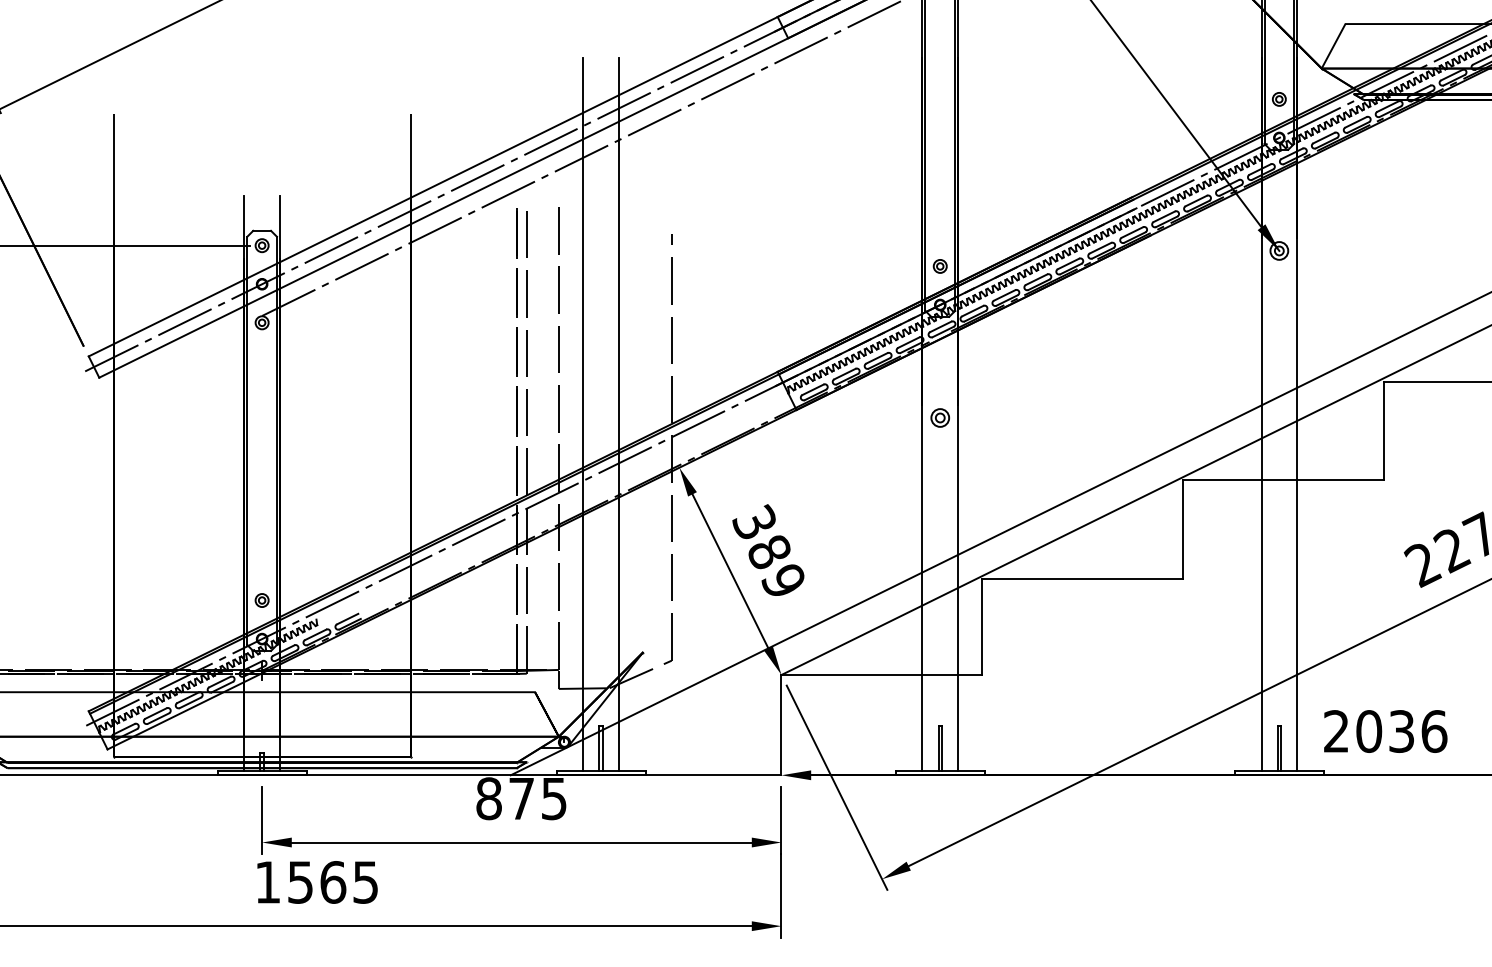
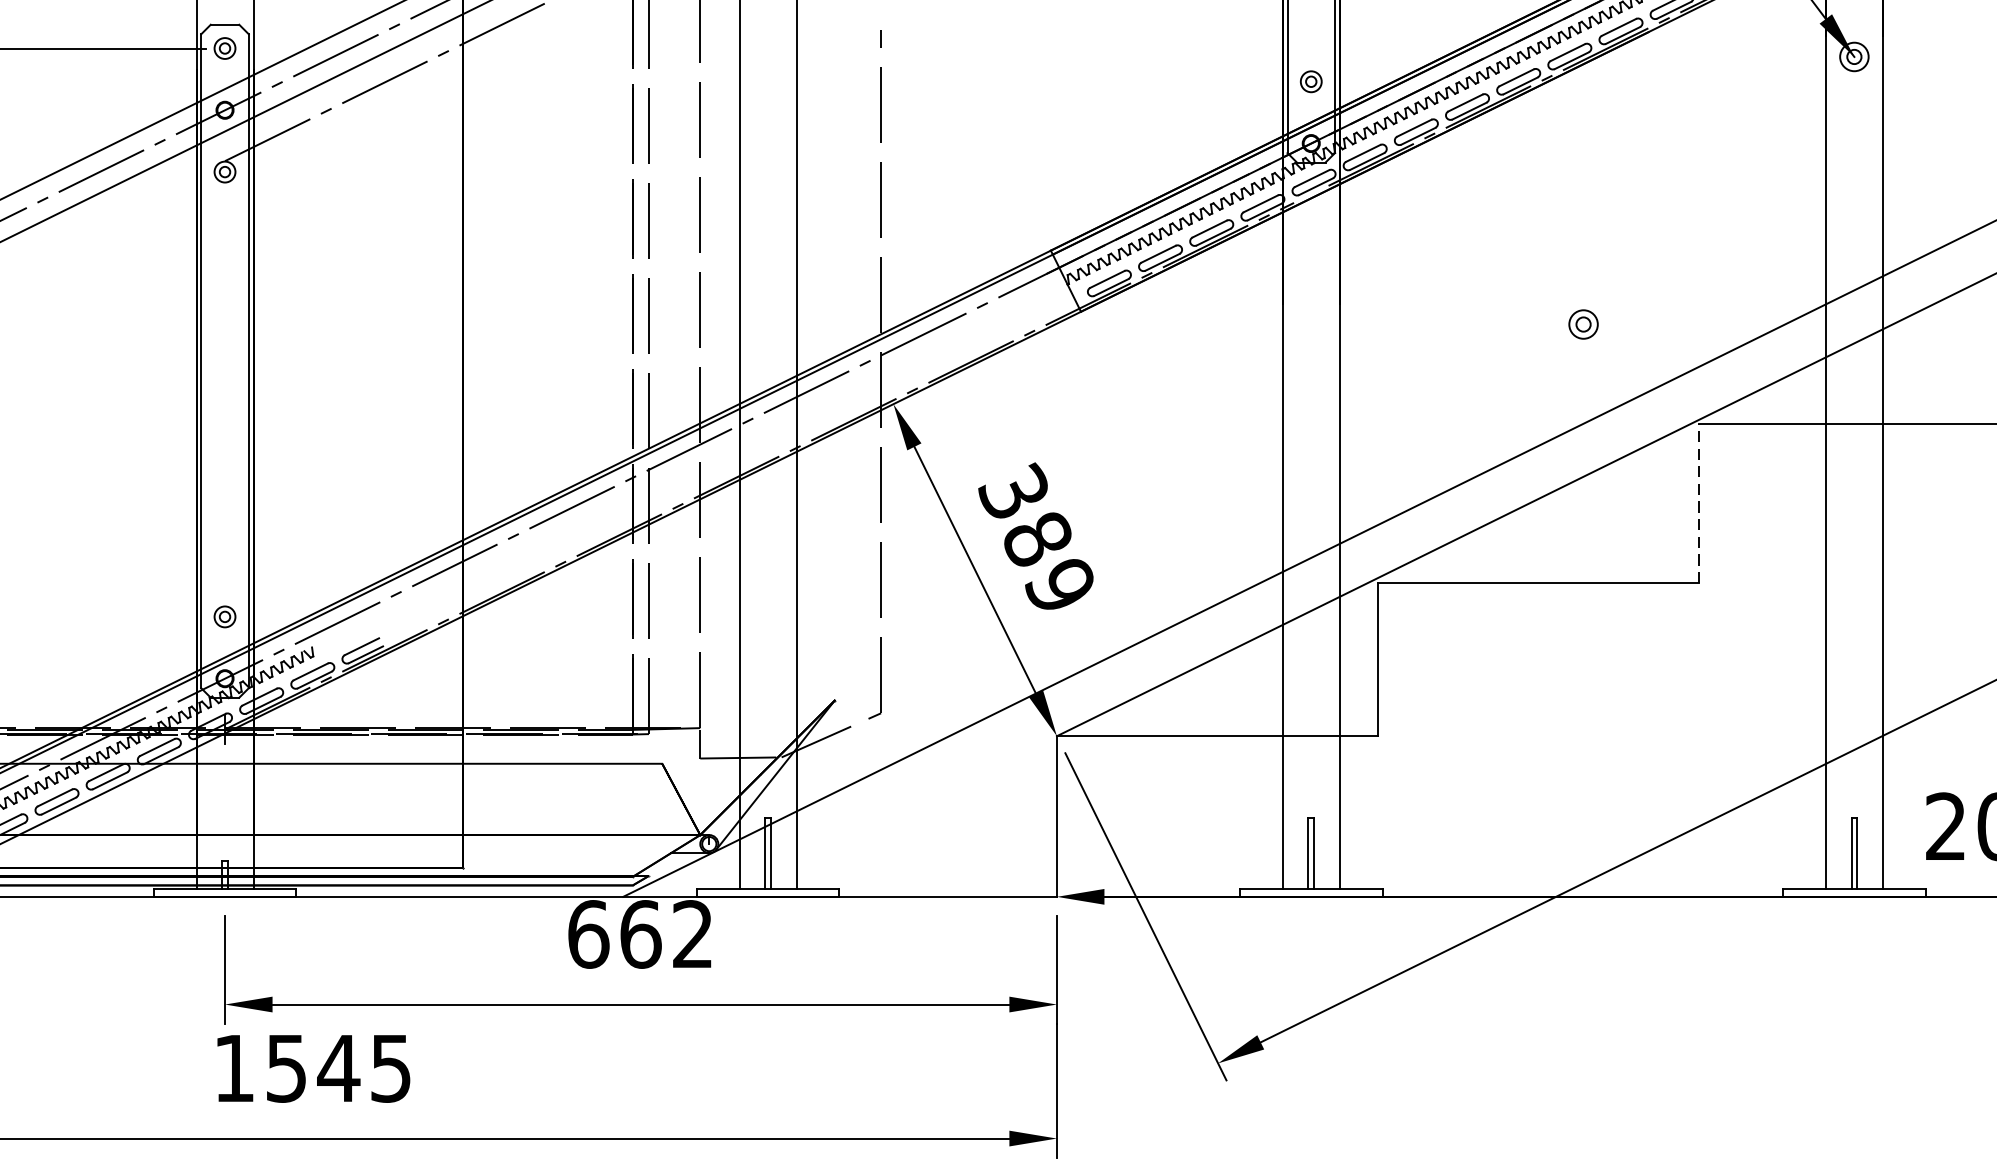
part: (939, 417) -> (1582, 323), moved
line: (1182, 529) -> (1699, 503), solid -> dashed
text: (521, 798) -> (640, 934), 875 -> 662
text: (332, 882) -> (337, 1068), 1565 -> 1545

